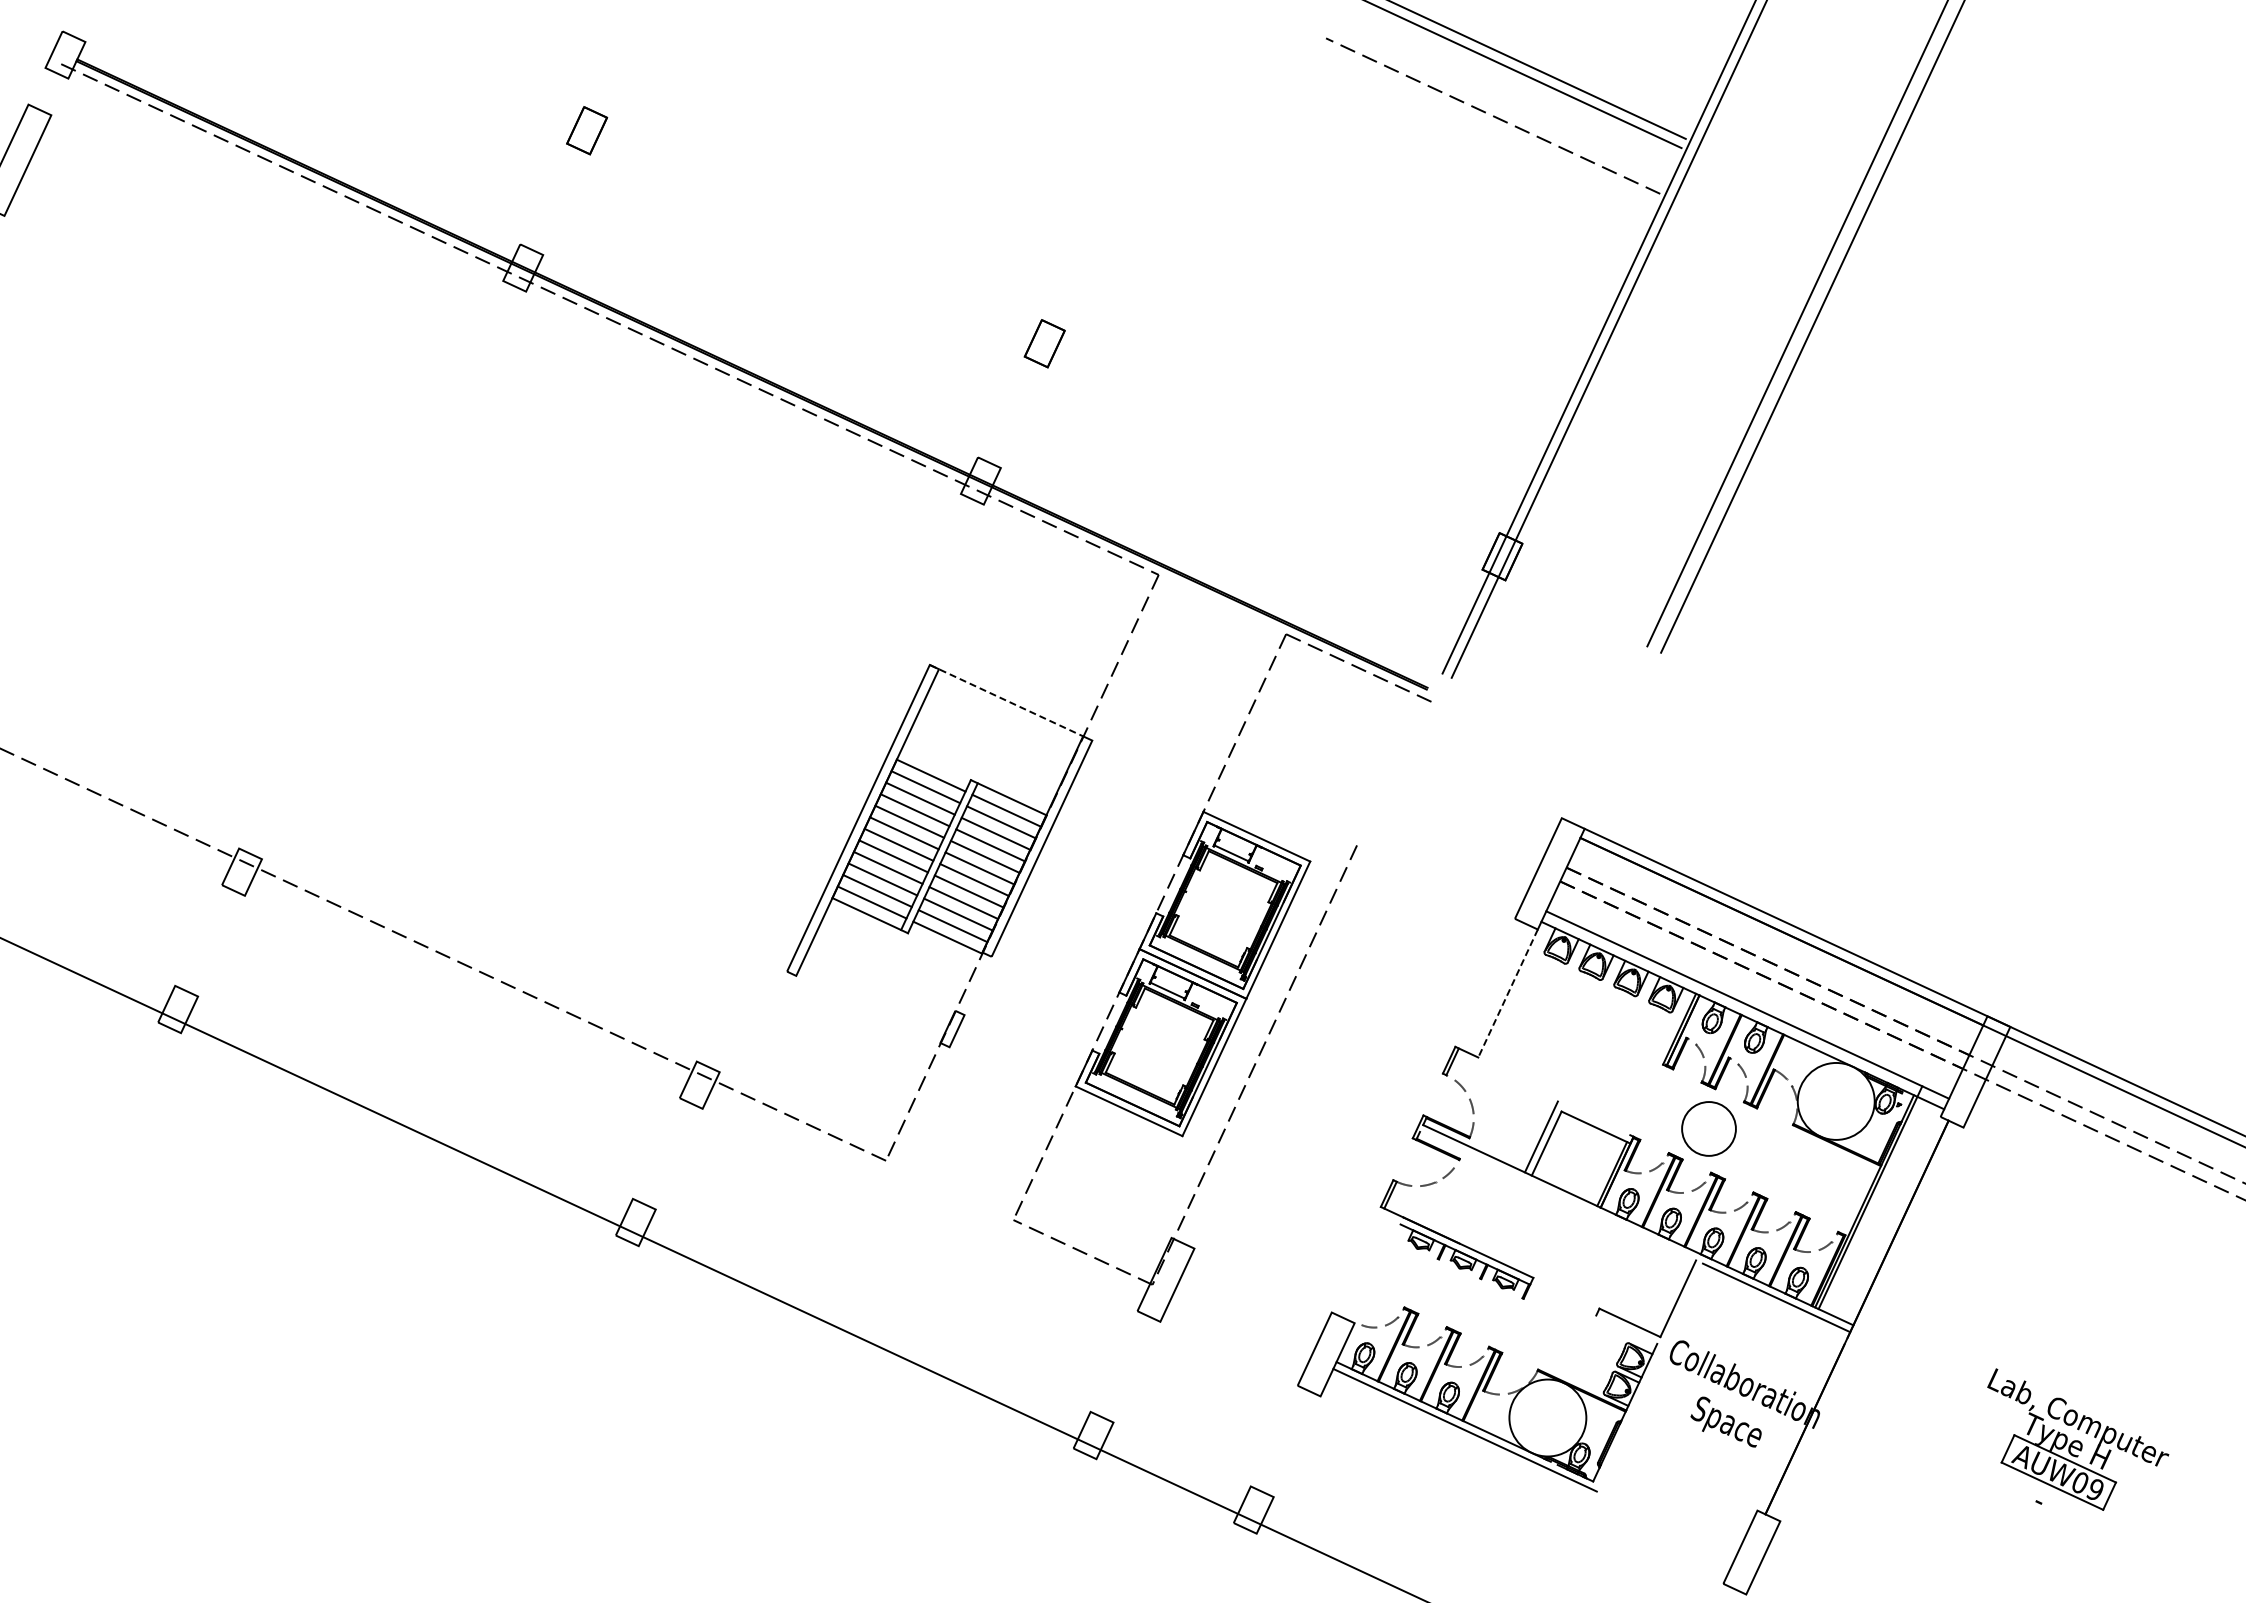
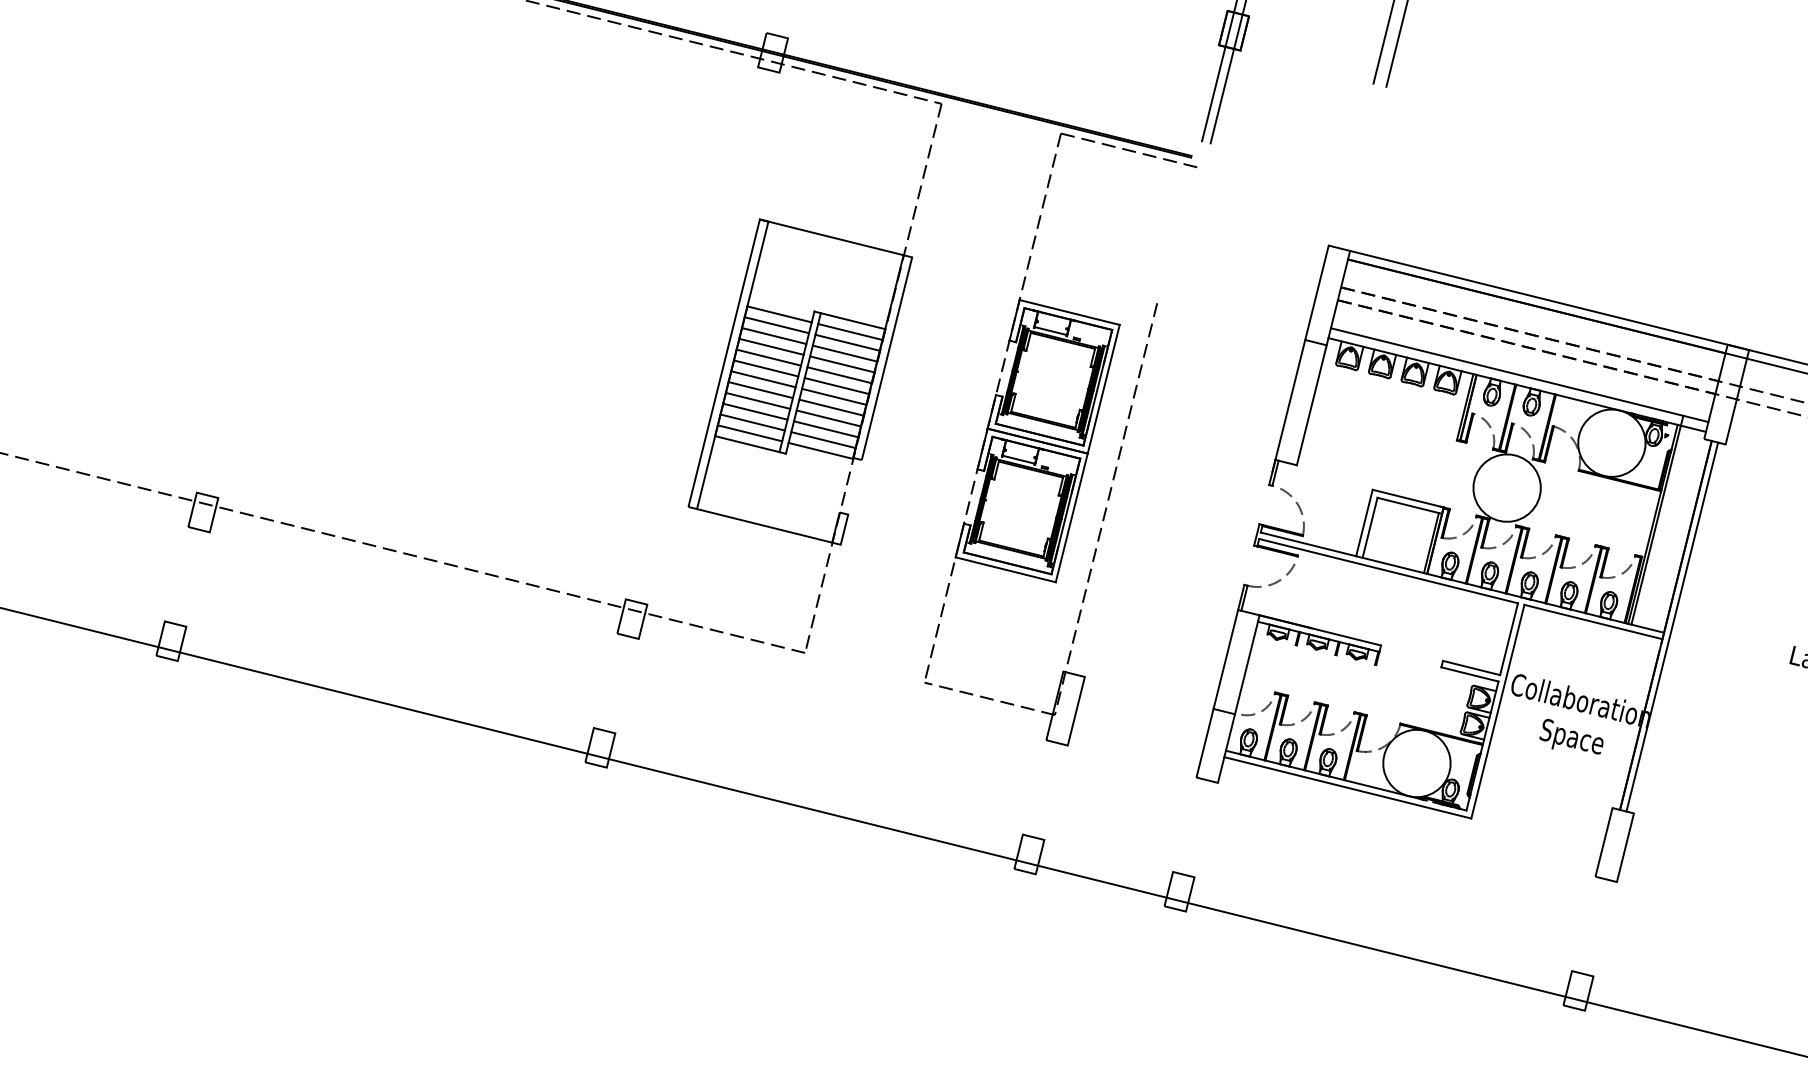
line: (1006, 700) -> (831, 237), dashed -> solid
line: (1481, 988) -> (1288, 405), added
line: (1508, 993) -> (1312, 405), dashed -> solid
line: (868, 1009) -> (764, 525), added
line: (1595, 1118) -> (1407, 498), added
circle: (1708, 1128) -> (1506, 487), size x1.43
line: (1557, 1195) -> (1388, 570), added
line: (1355, 1259) -> (1225, 659), added
line: (1378, 1270) -> (1246, 665), added
line: (1863, 1320) -> (1671, 626), added
line: (1626, 1329) -> (1469, 674), added
line: (1649, 1377) -> (1497, 711), added

